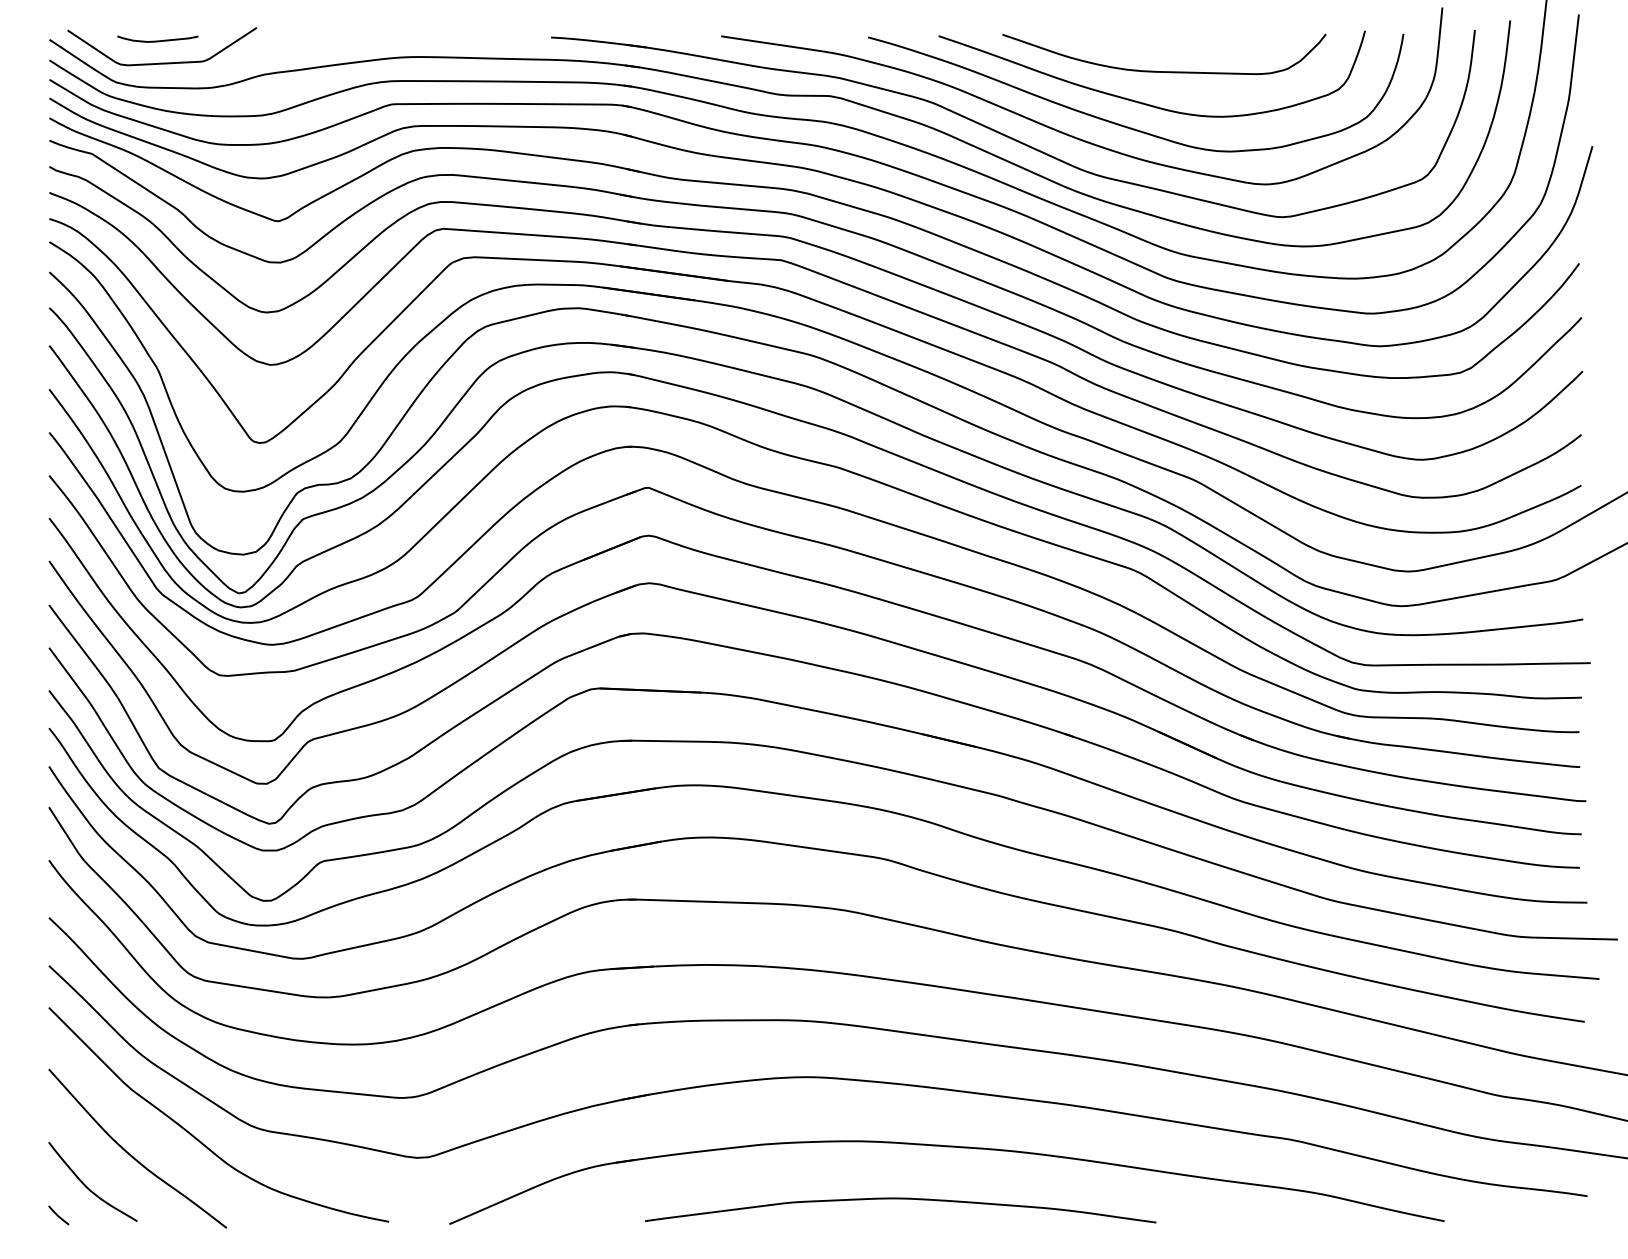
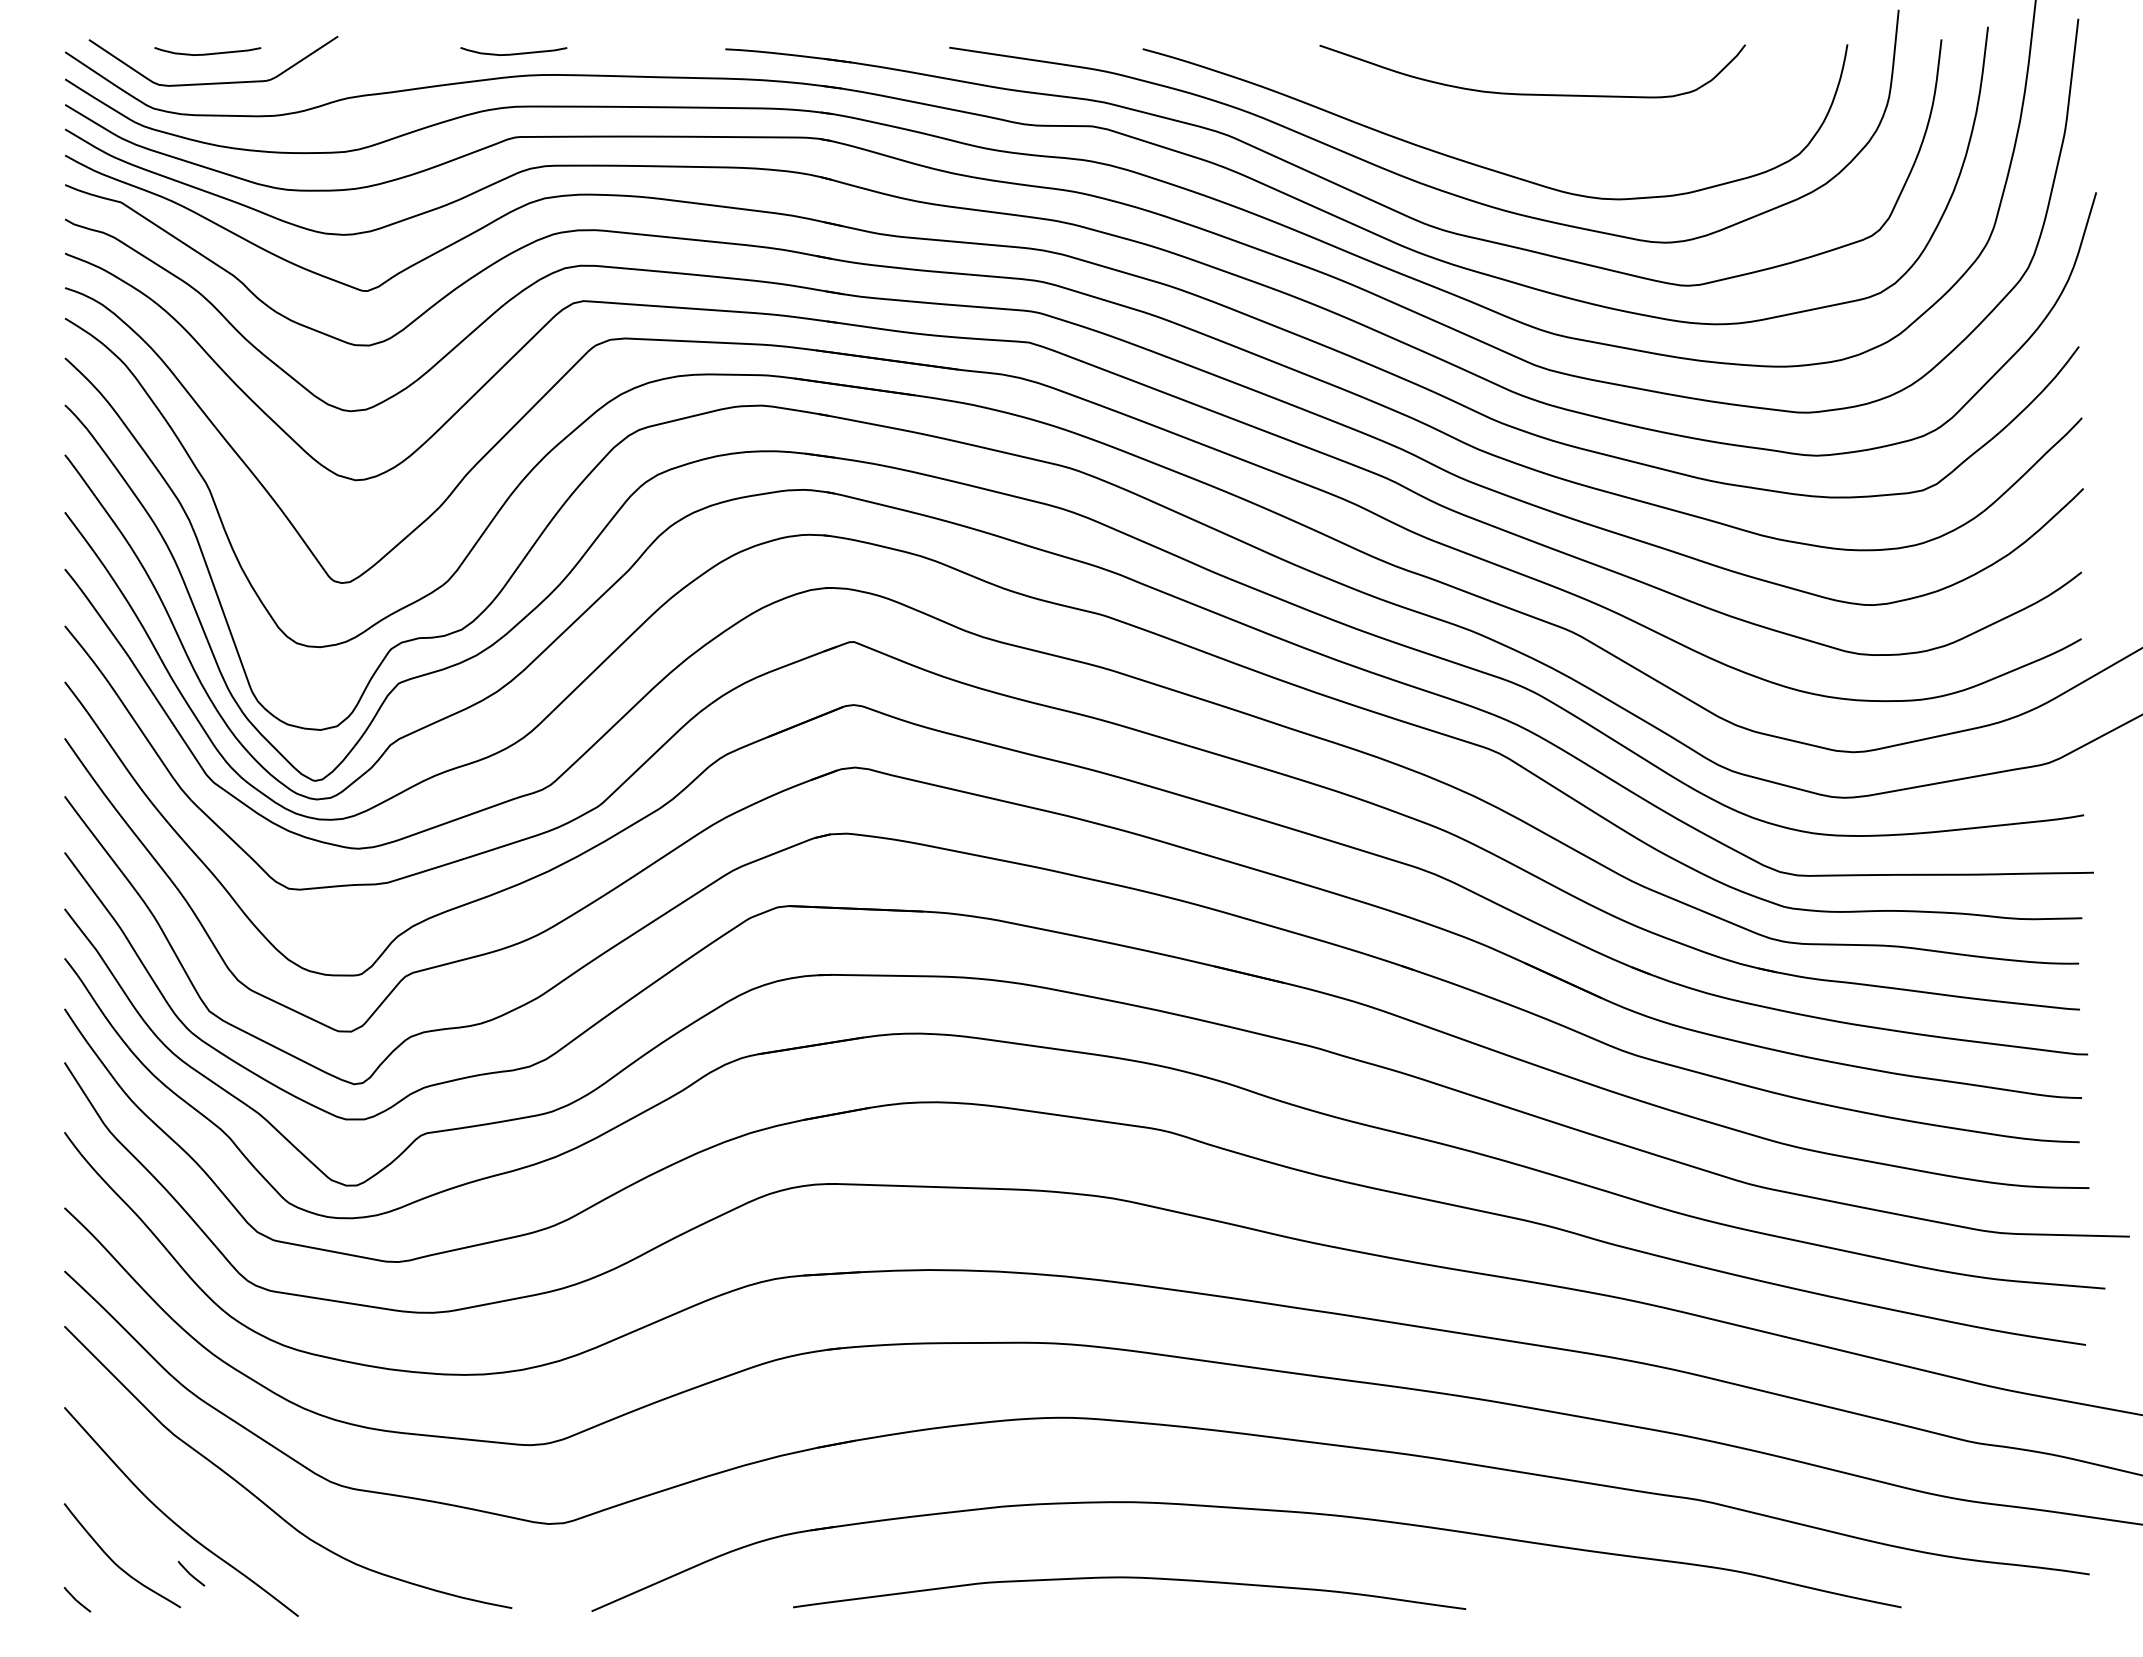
curve: (390, 40) -> (513, 53), added
curve: (1144, 103) -> (1506, 135), removed
line: (144, 1195) -> (190, 1573), added
curve: (900, 1199) -> (1129, 1578), moved

